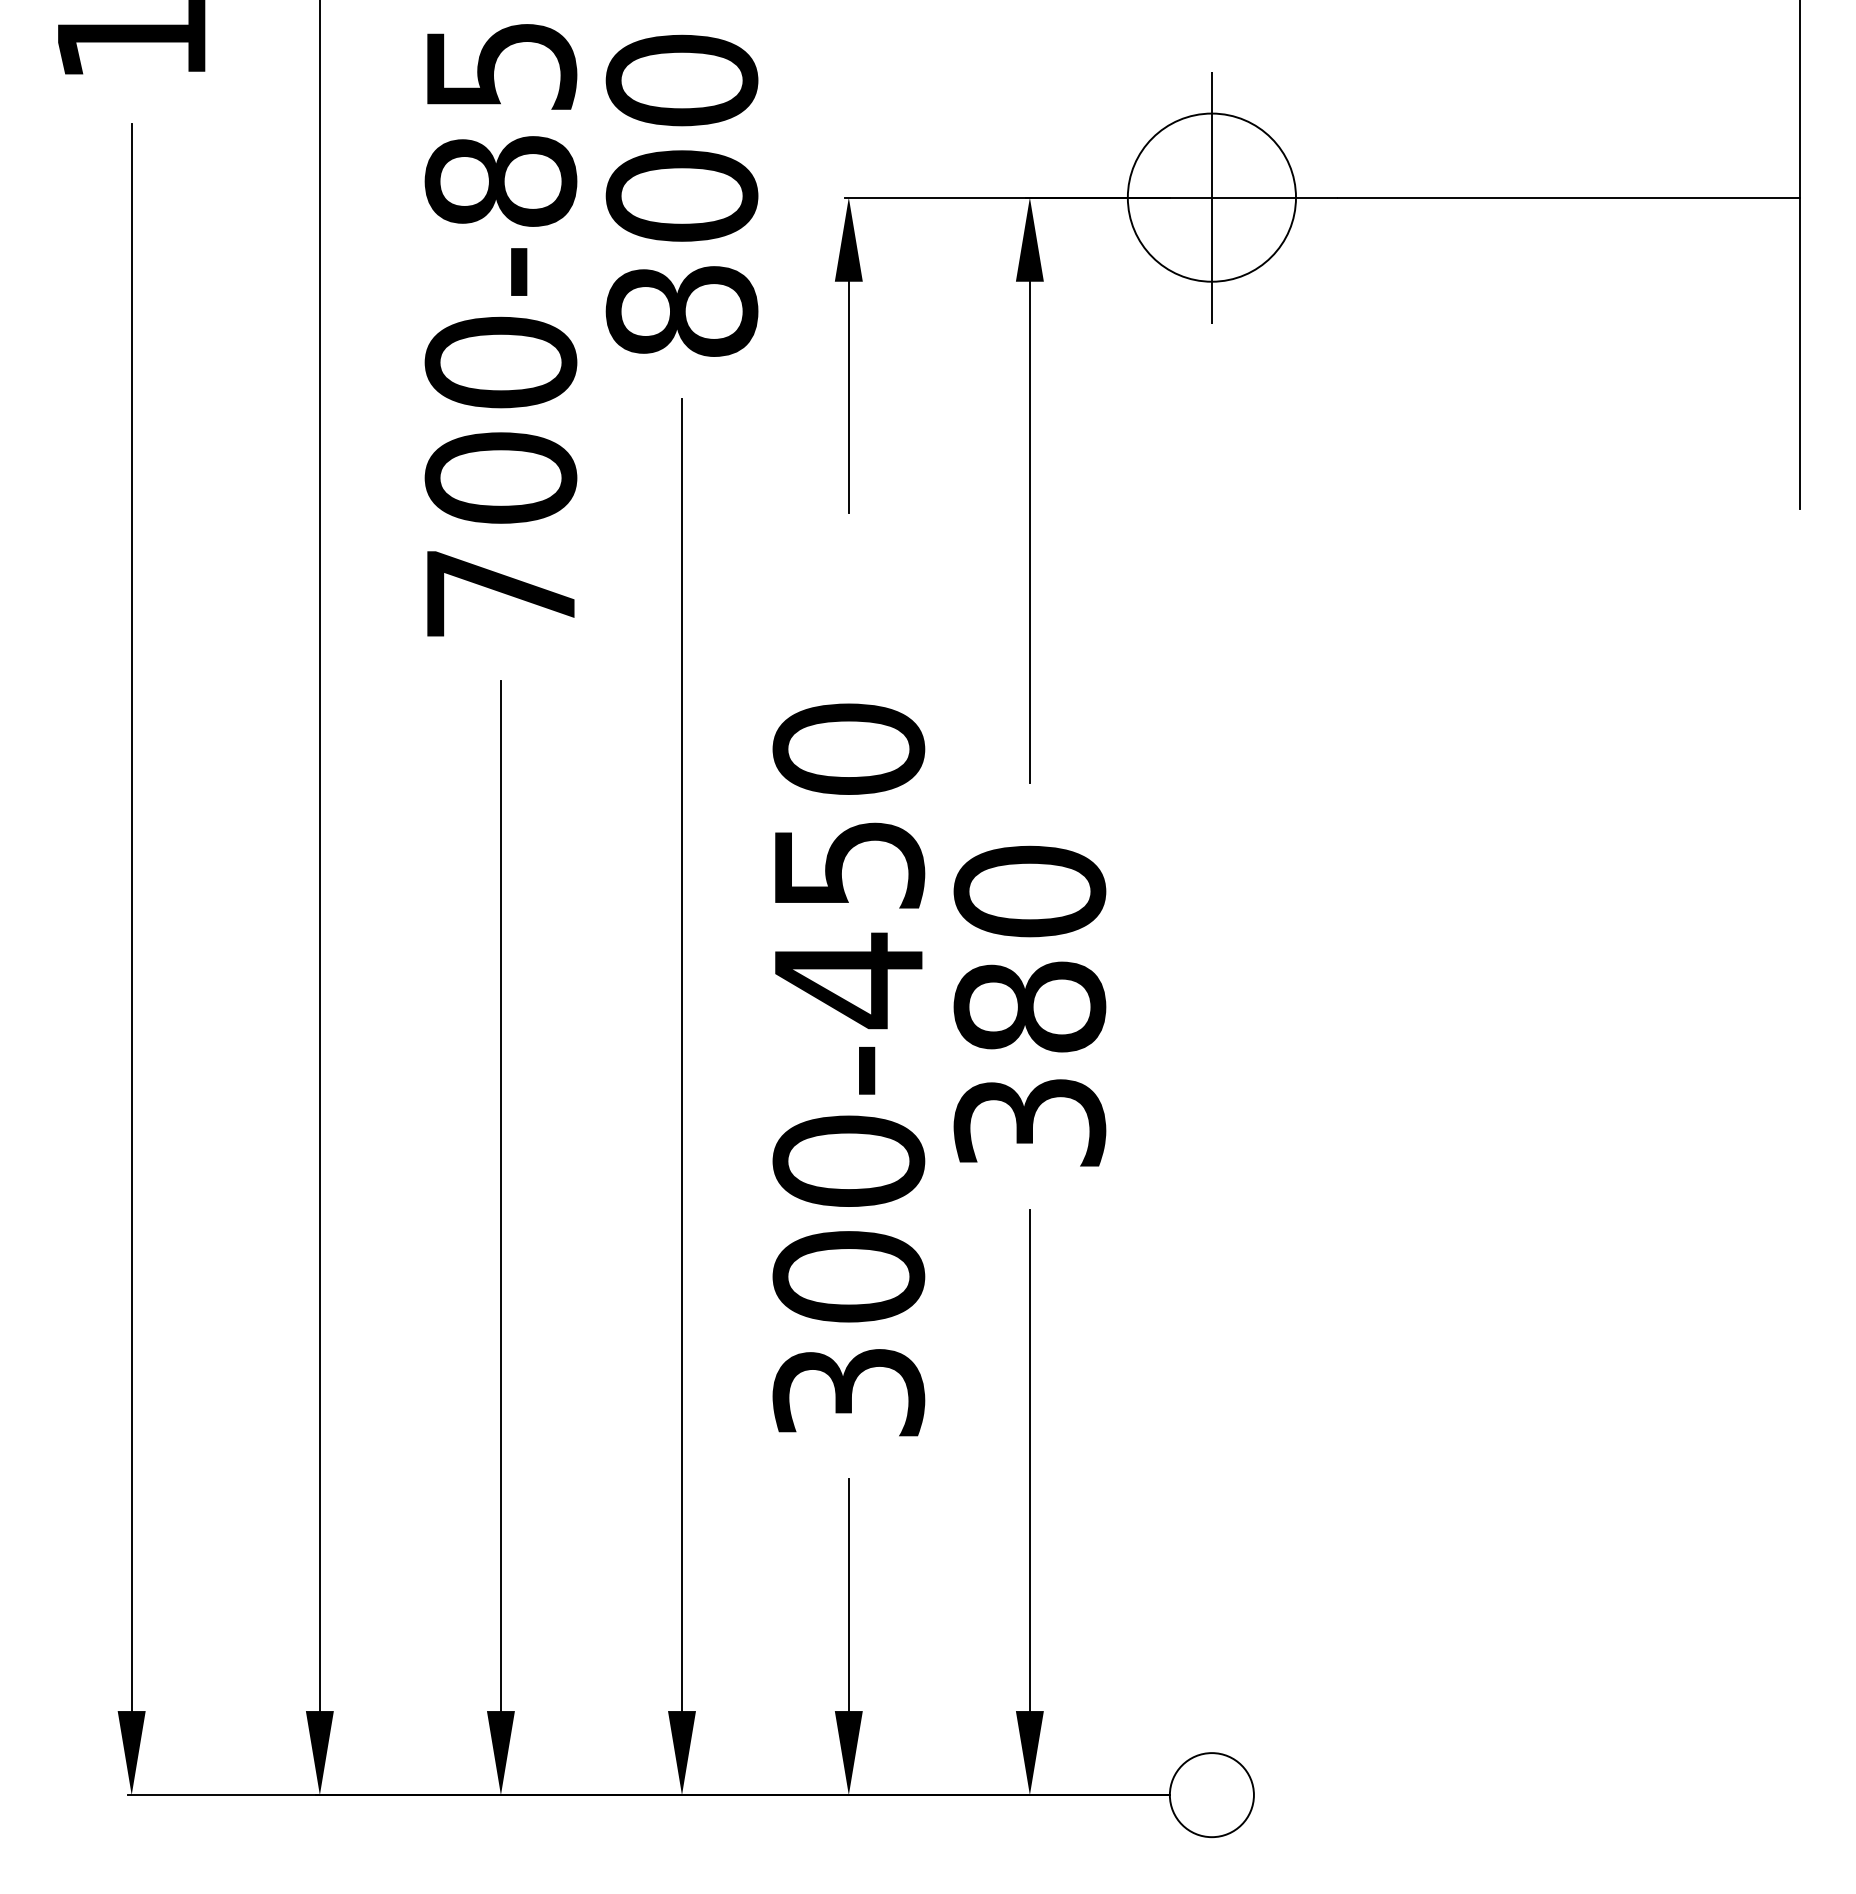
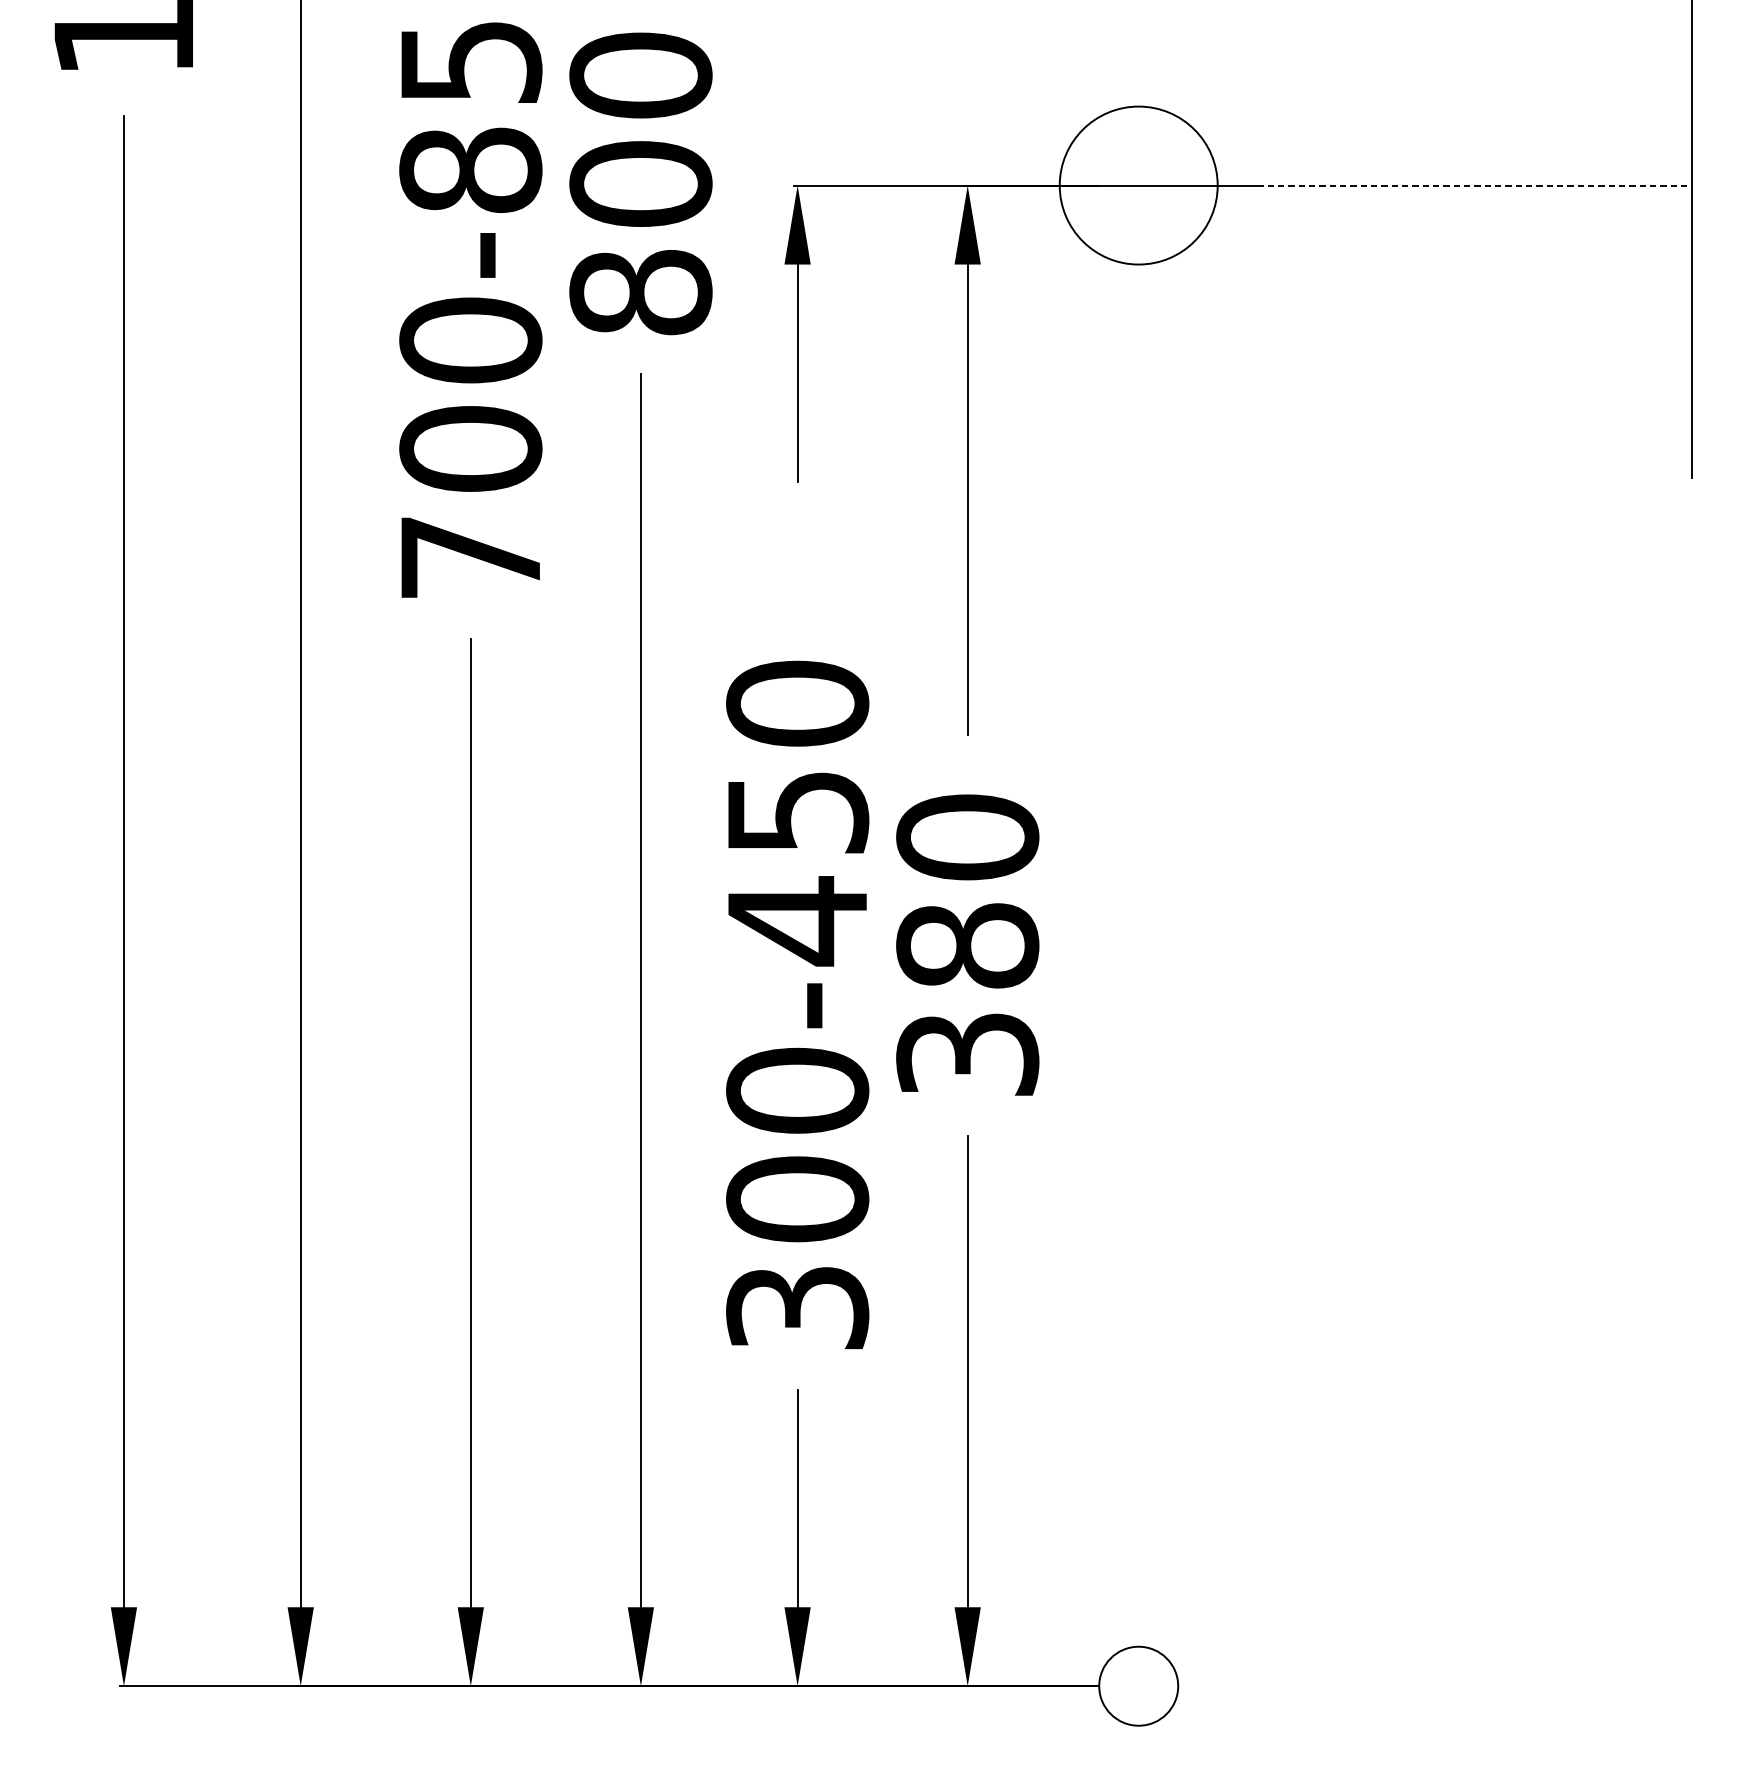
line: (1211, 197) -> (1138, 185), removed
line: (1569, 197) -> (1474, 185), solid -> dashed

